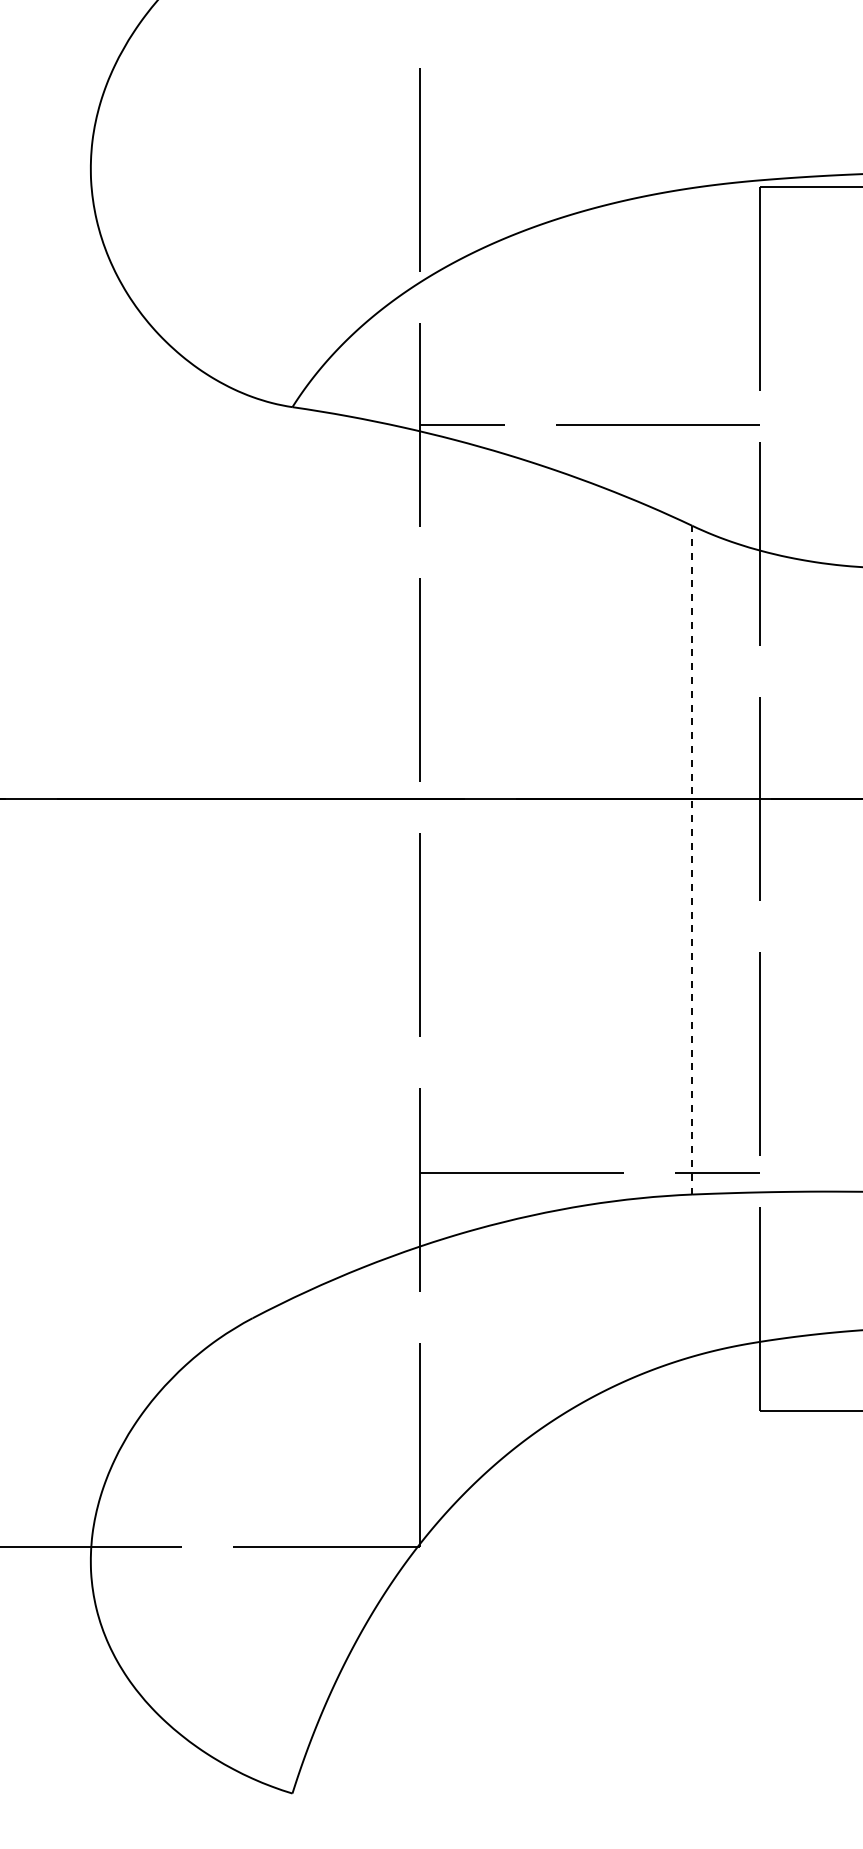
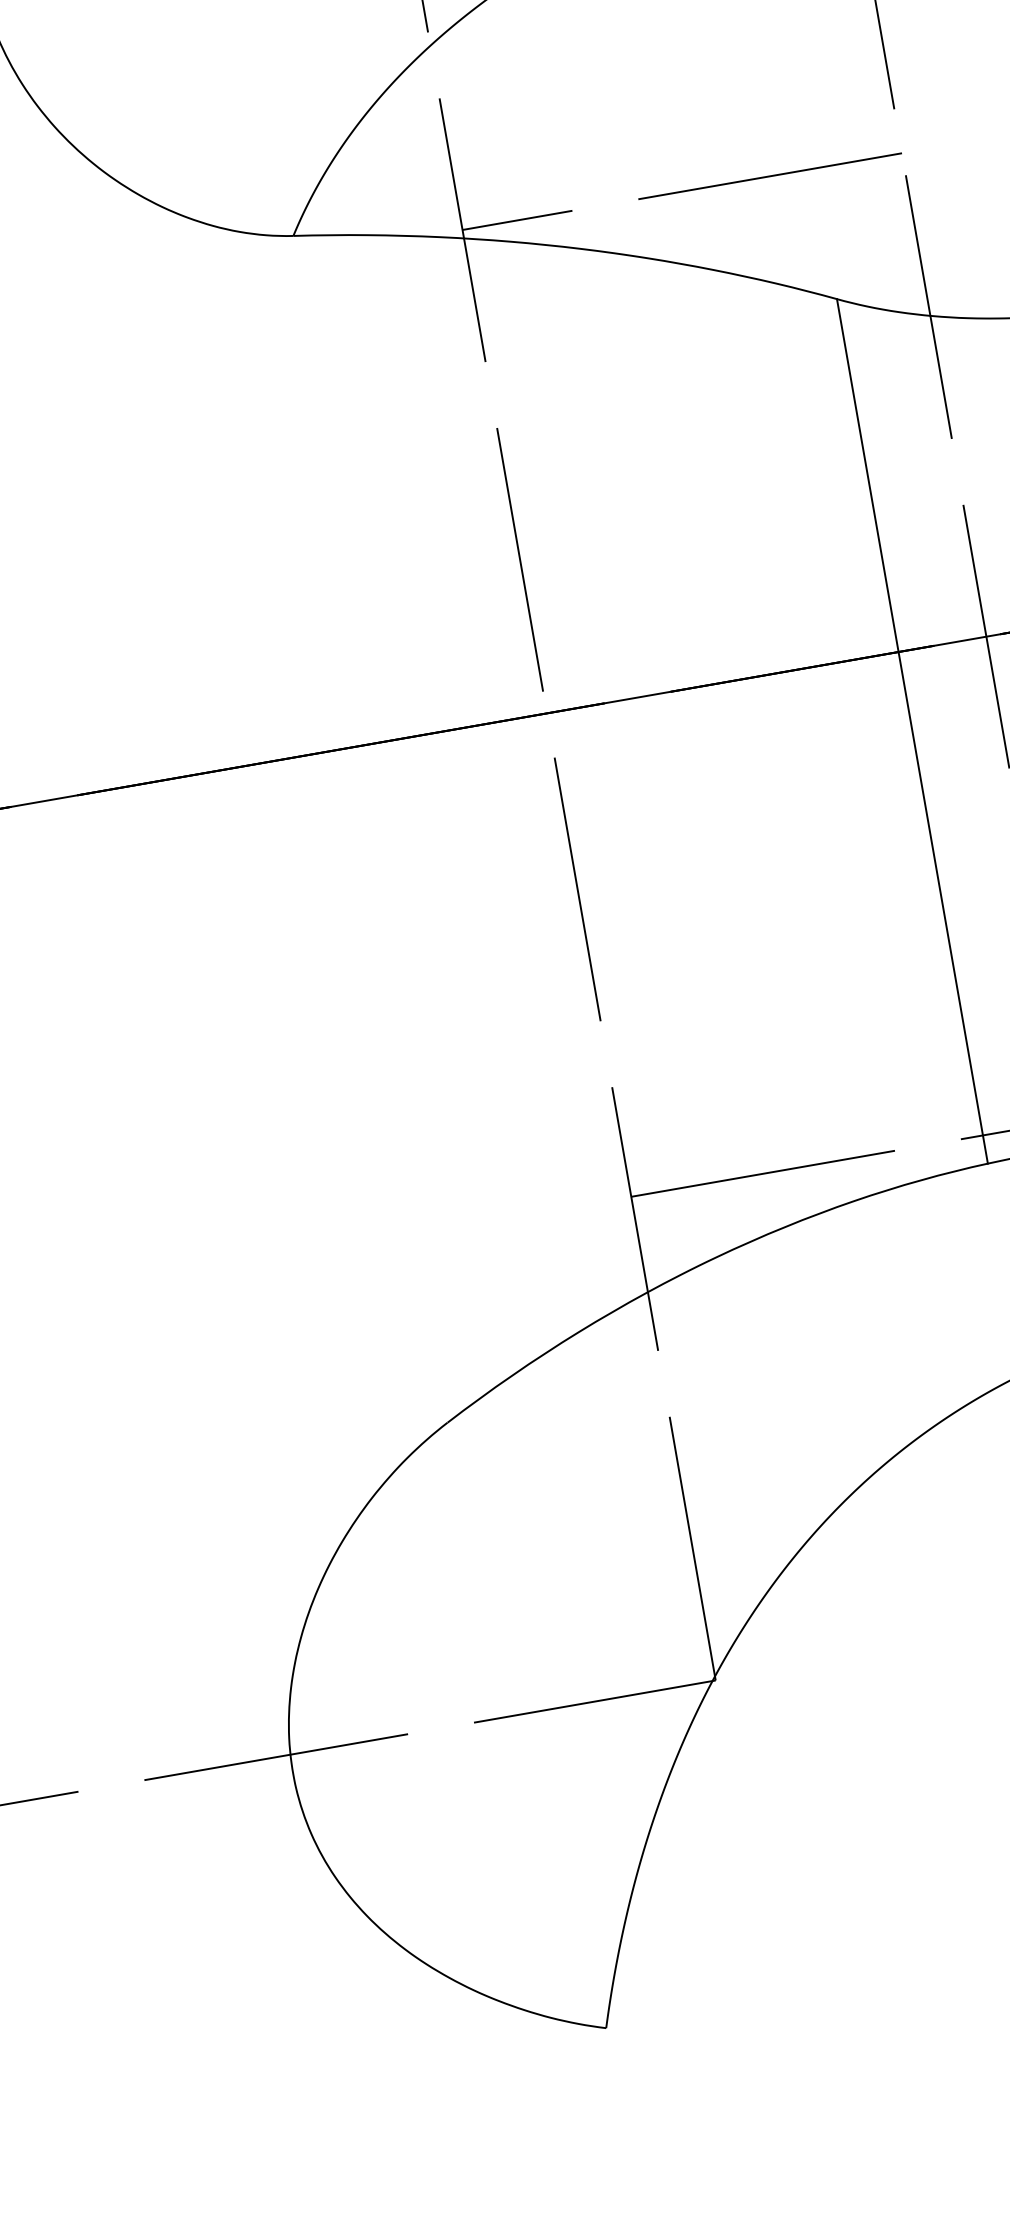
line: (692, 859) -> (912, 730), dashed -> solid

